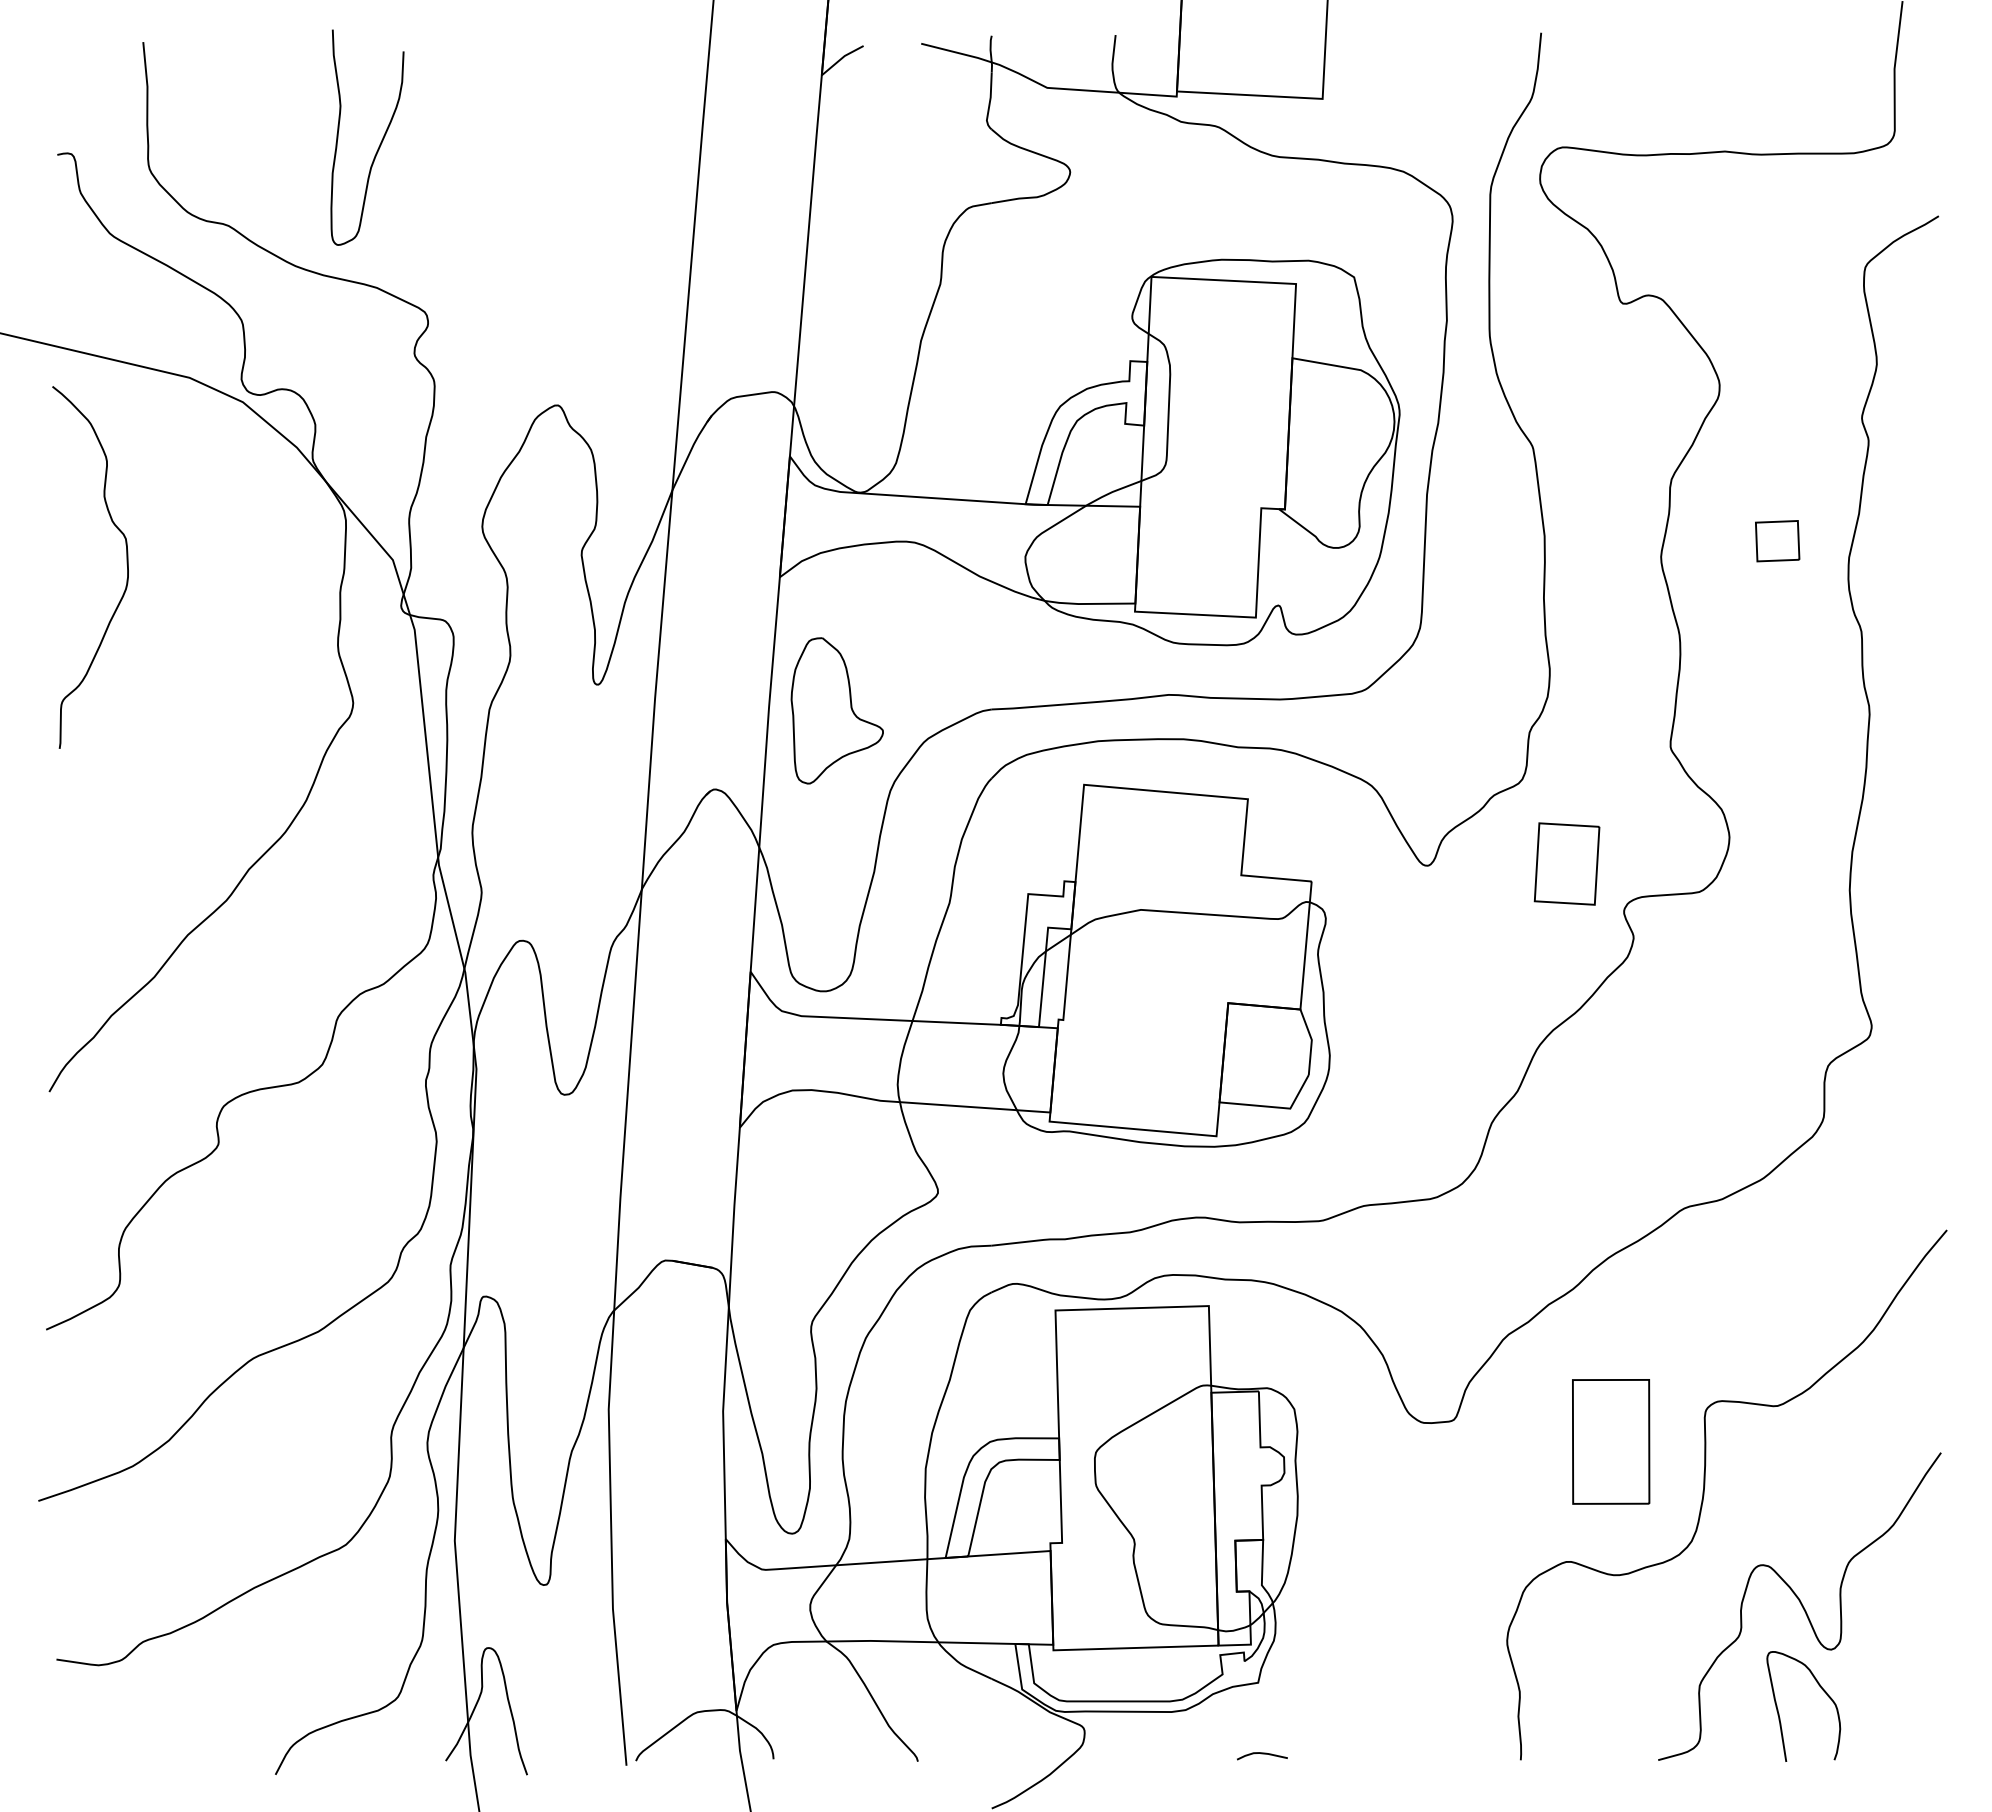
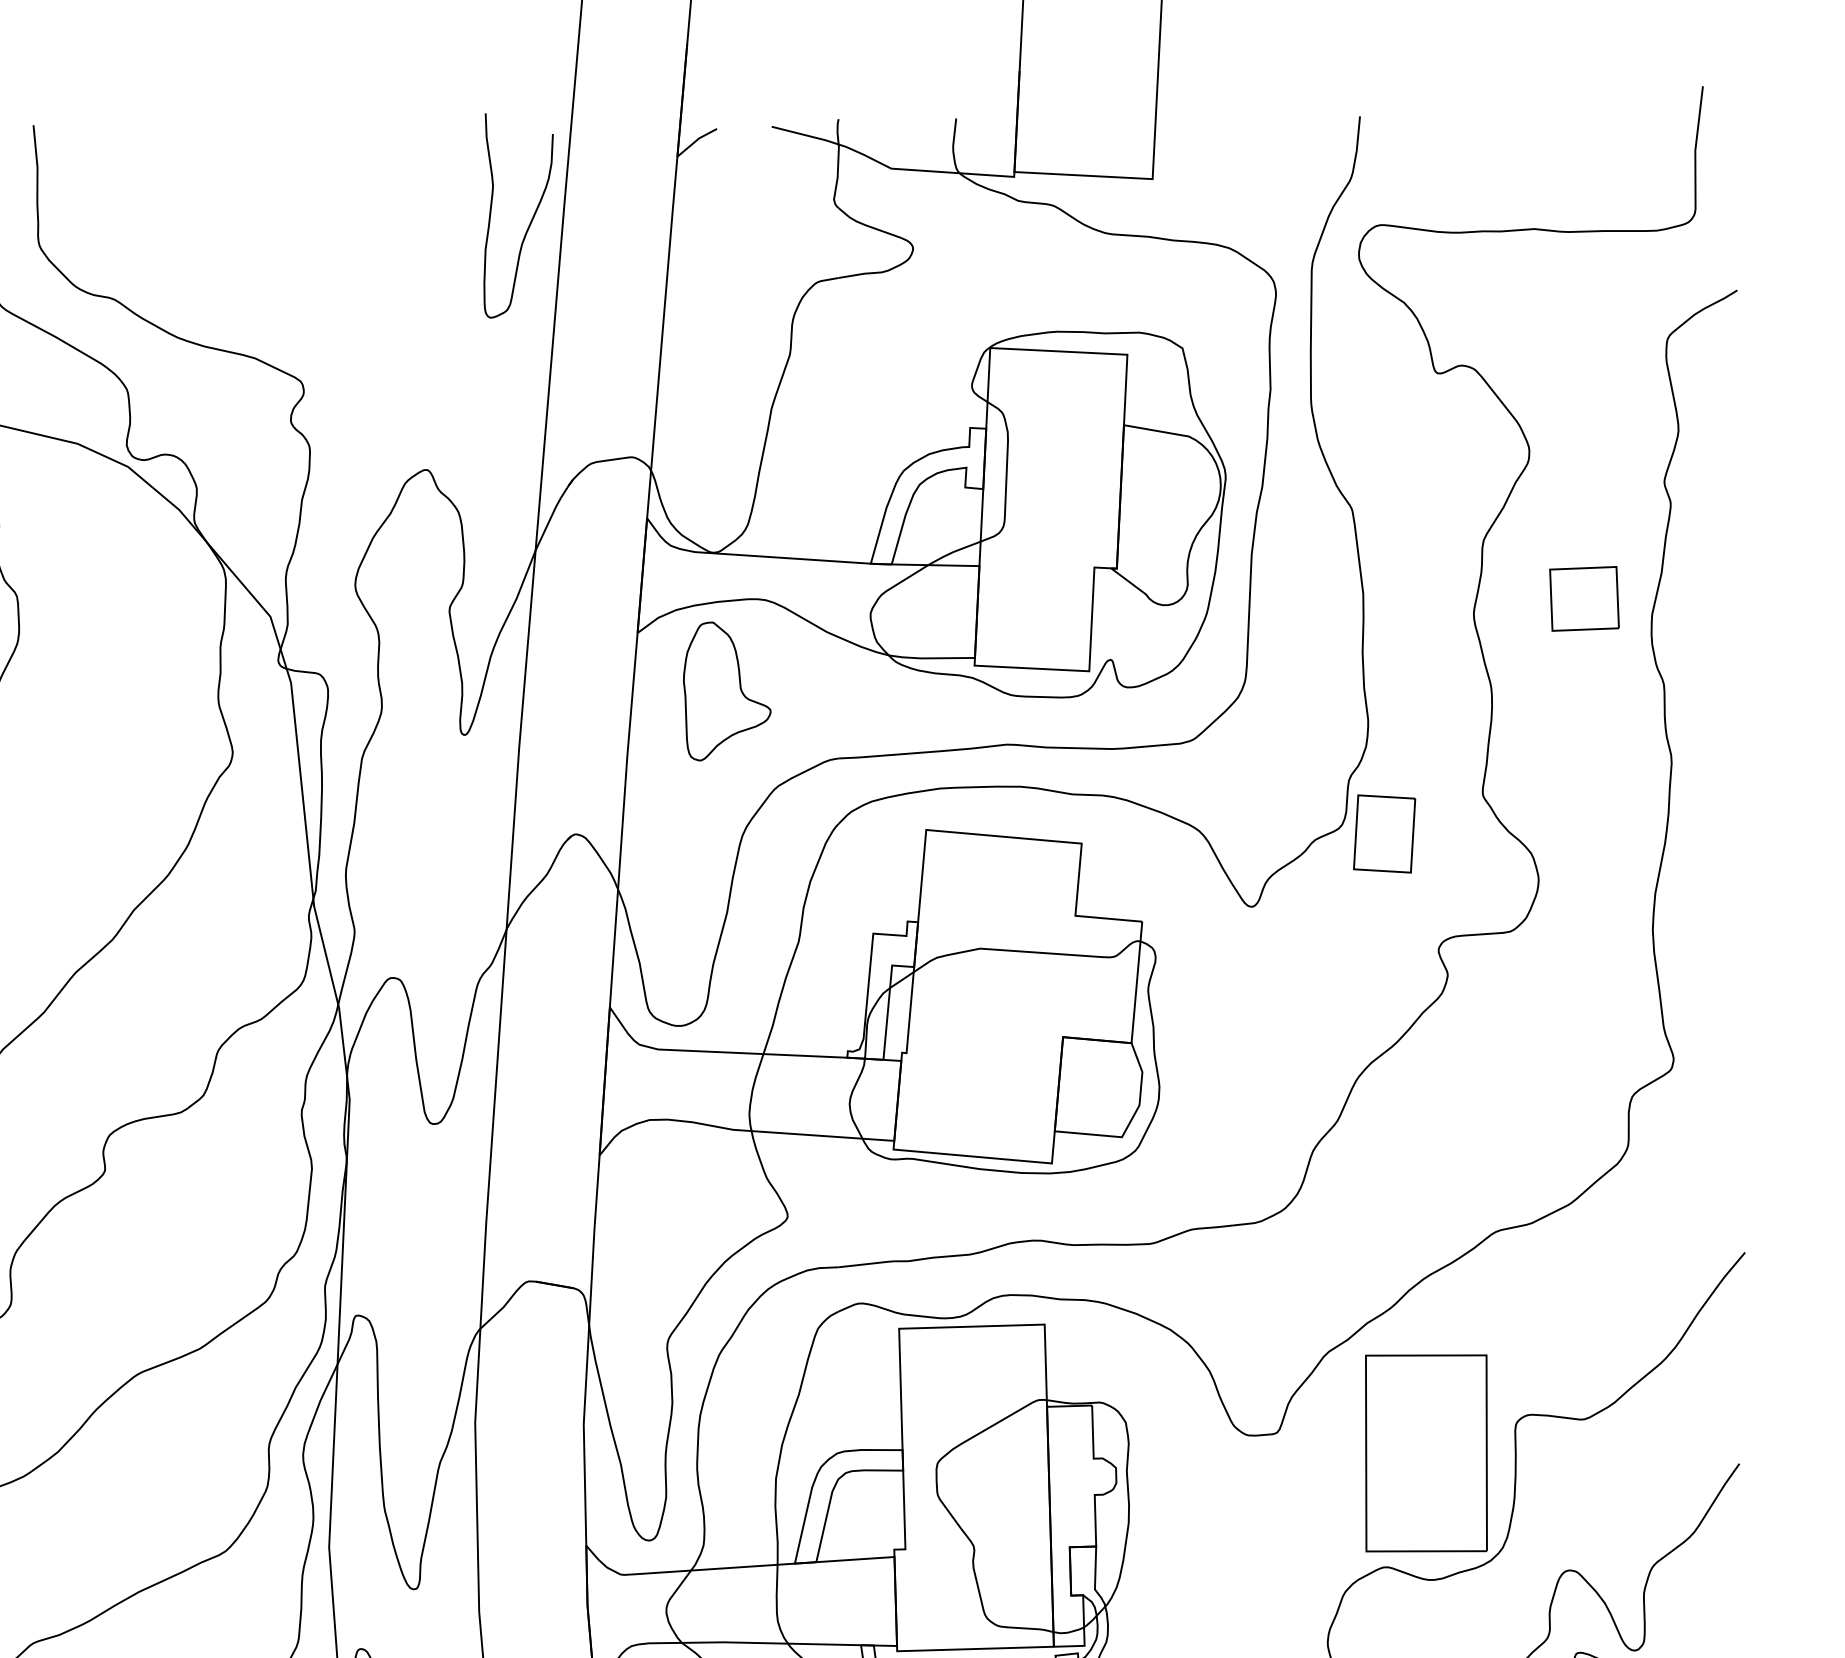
curve: (379, 144) -> (530, 222), moved
part: (1777, 540) -> (1584, 598), size x1.67
part: (836, 710) -> (726, 691), moved
part: (1566, 863) -> (1384, 833), moved
part: (1610, 1441) -> (1425, 1453), size x1.67

